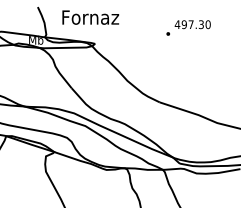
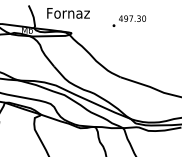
text: (188, 27) -> (129, 20), moved

